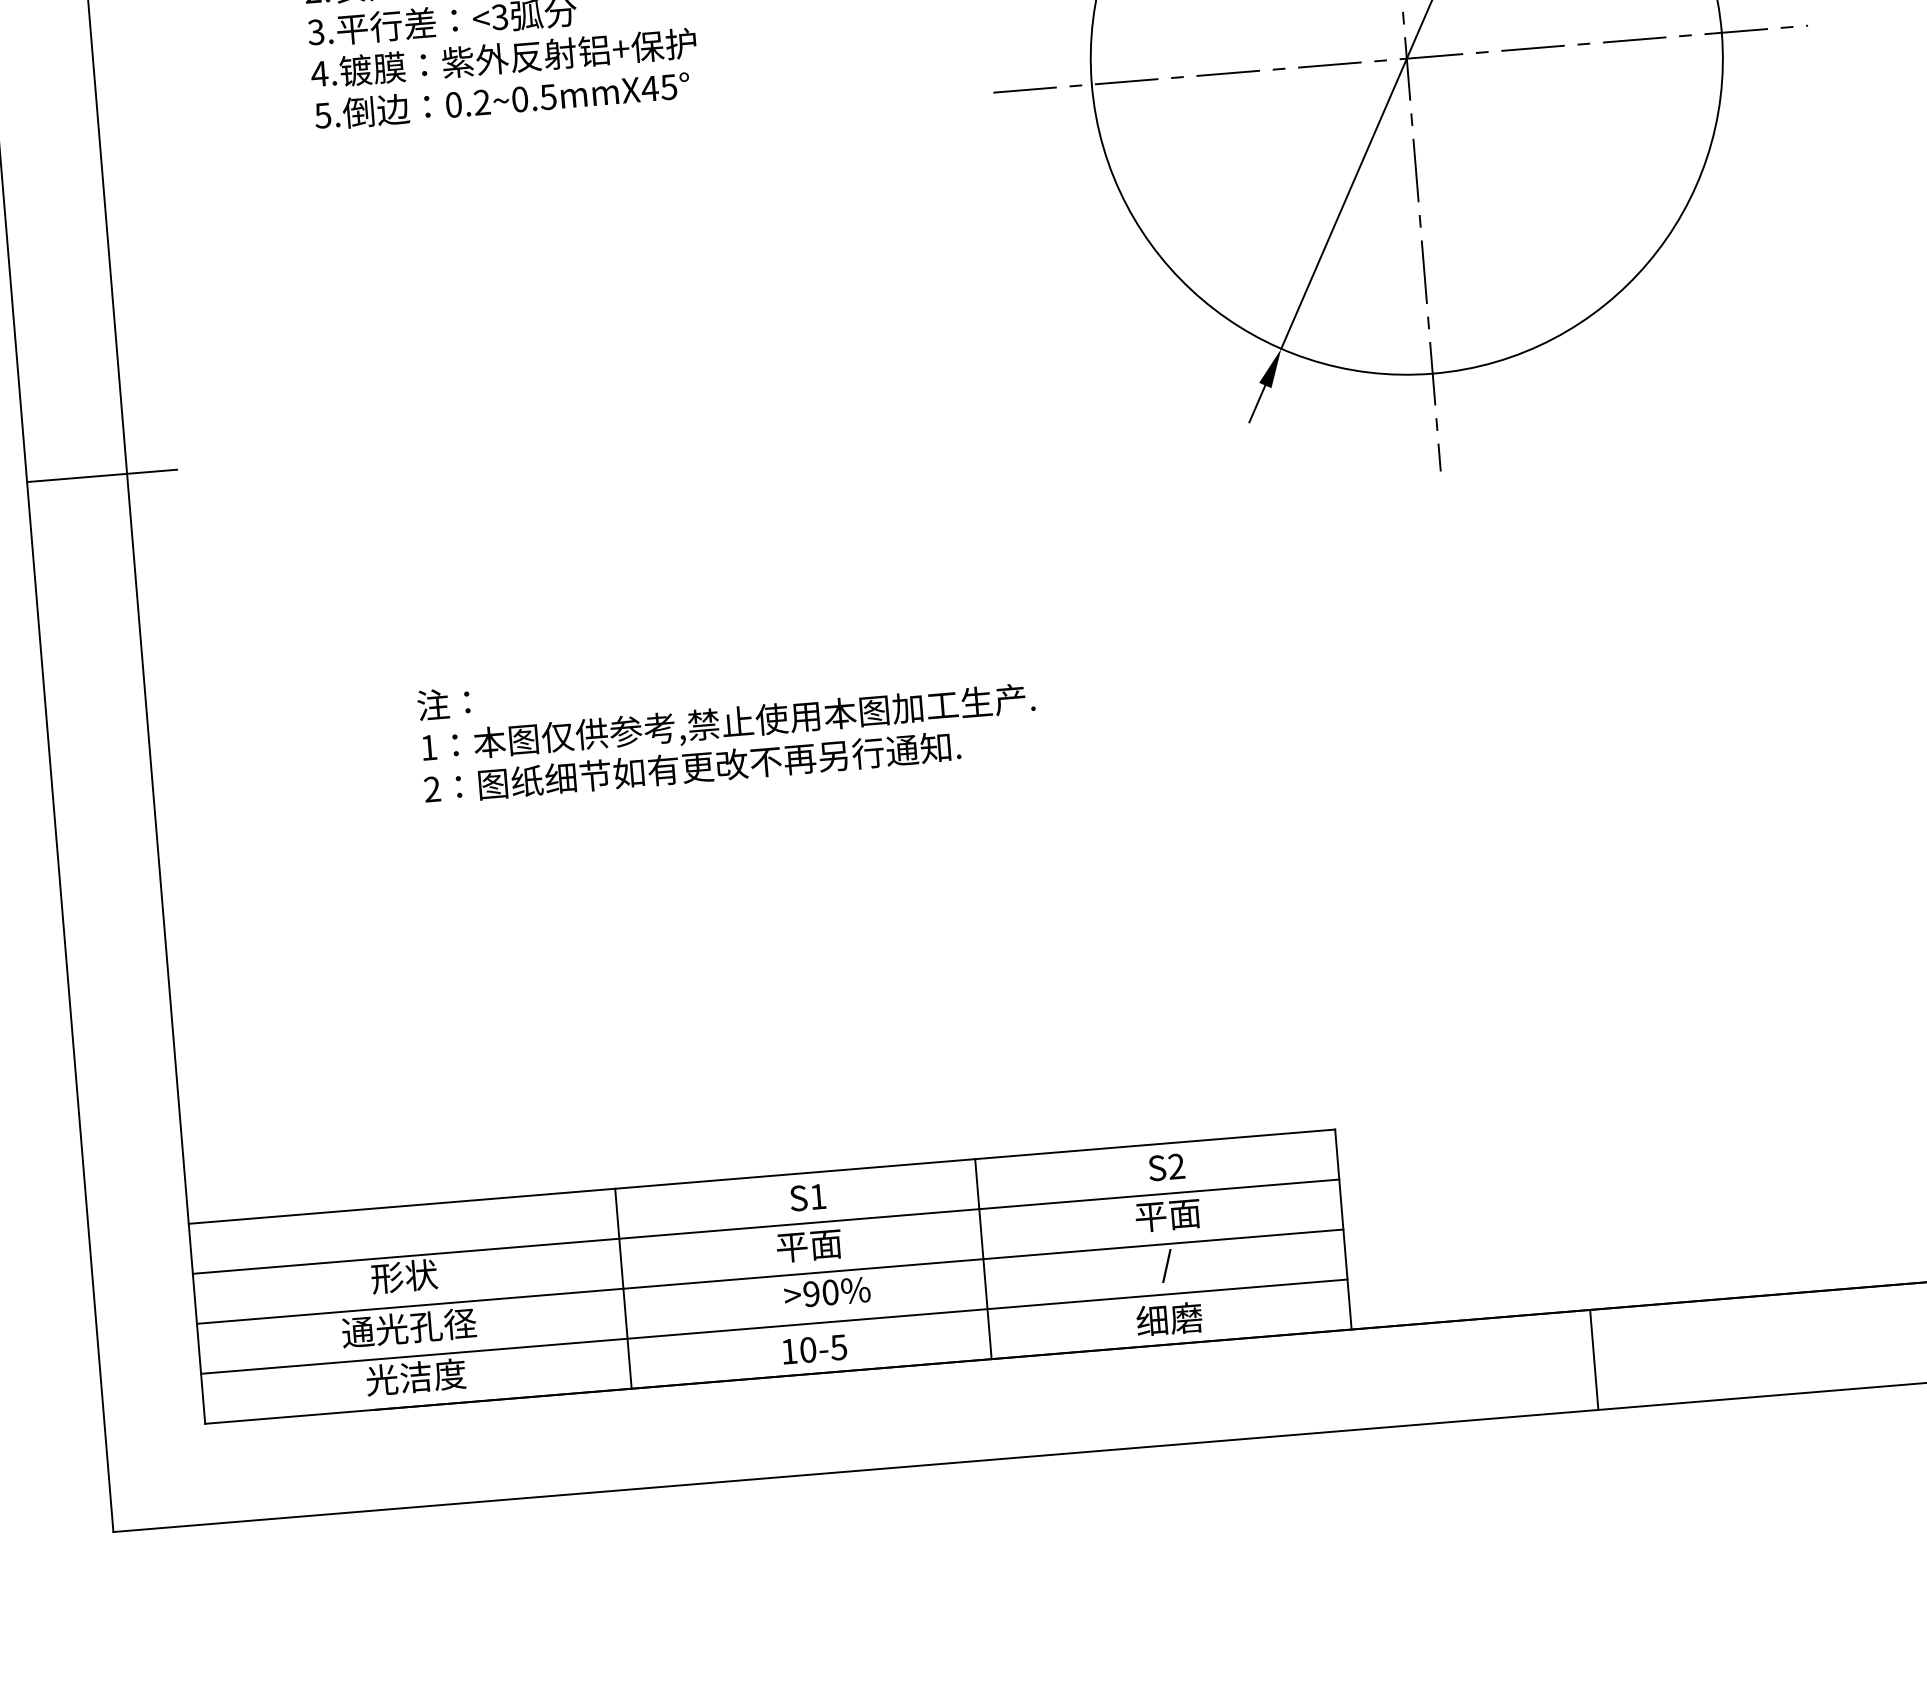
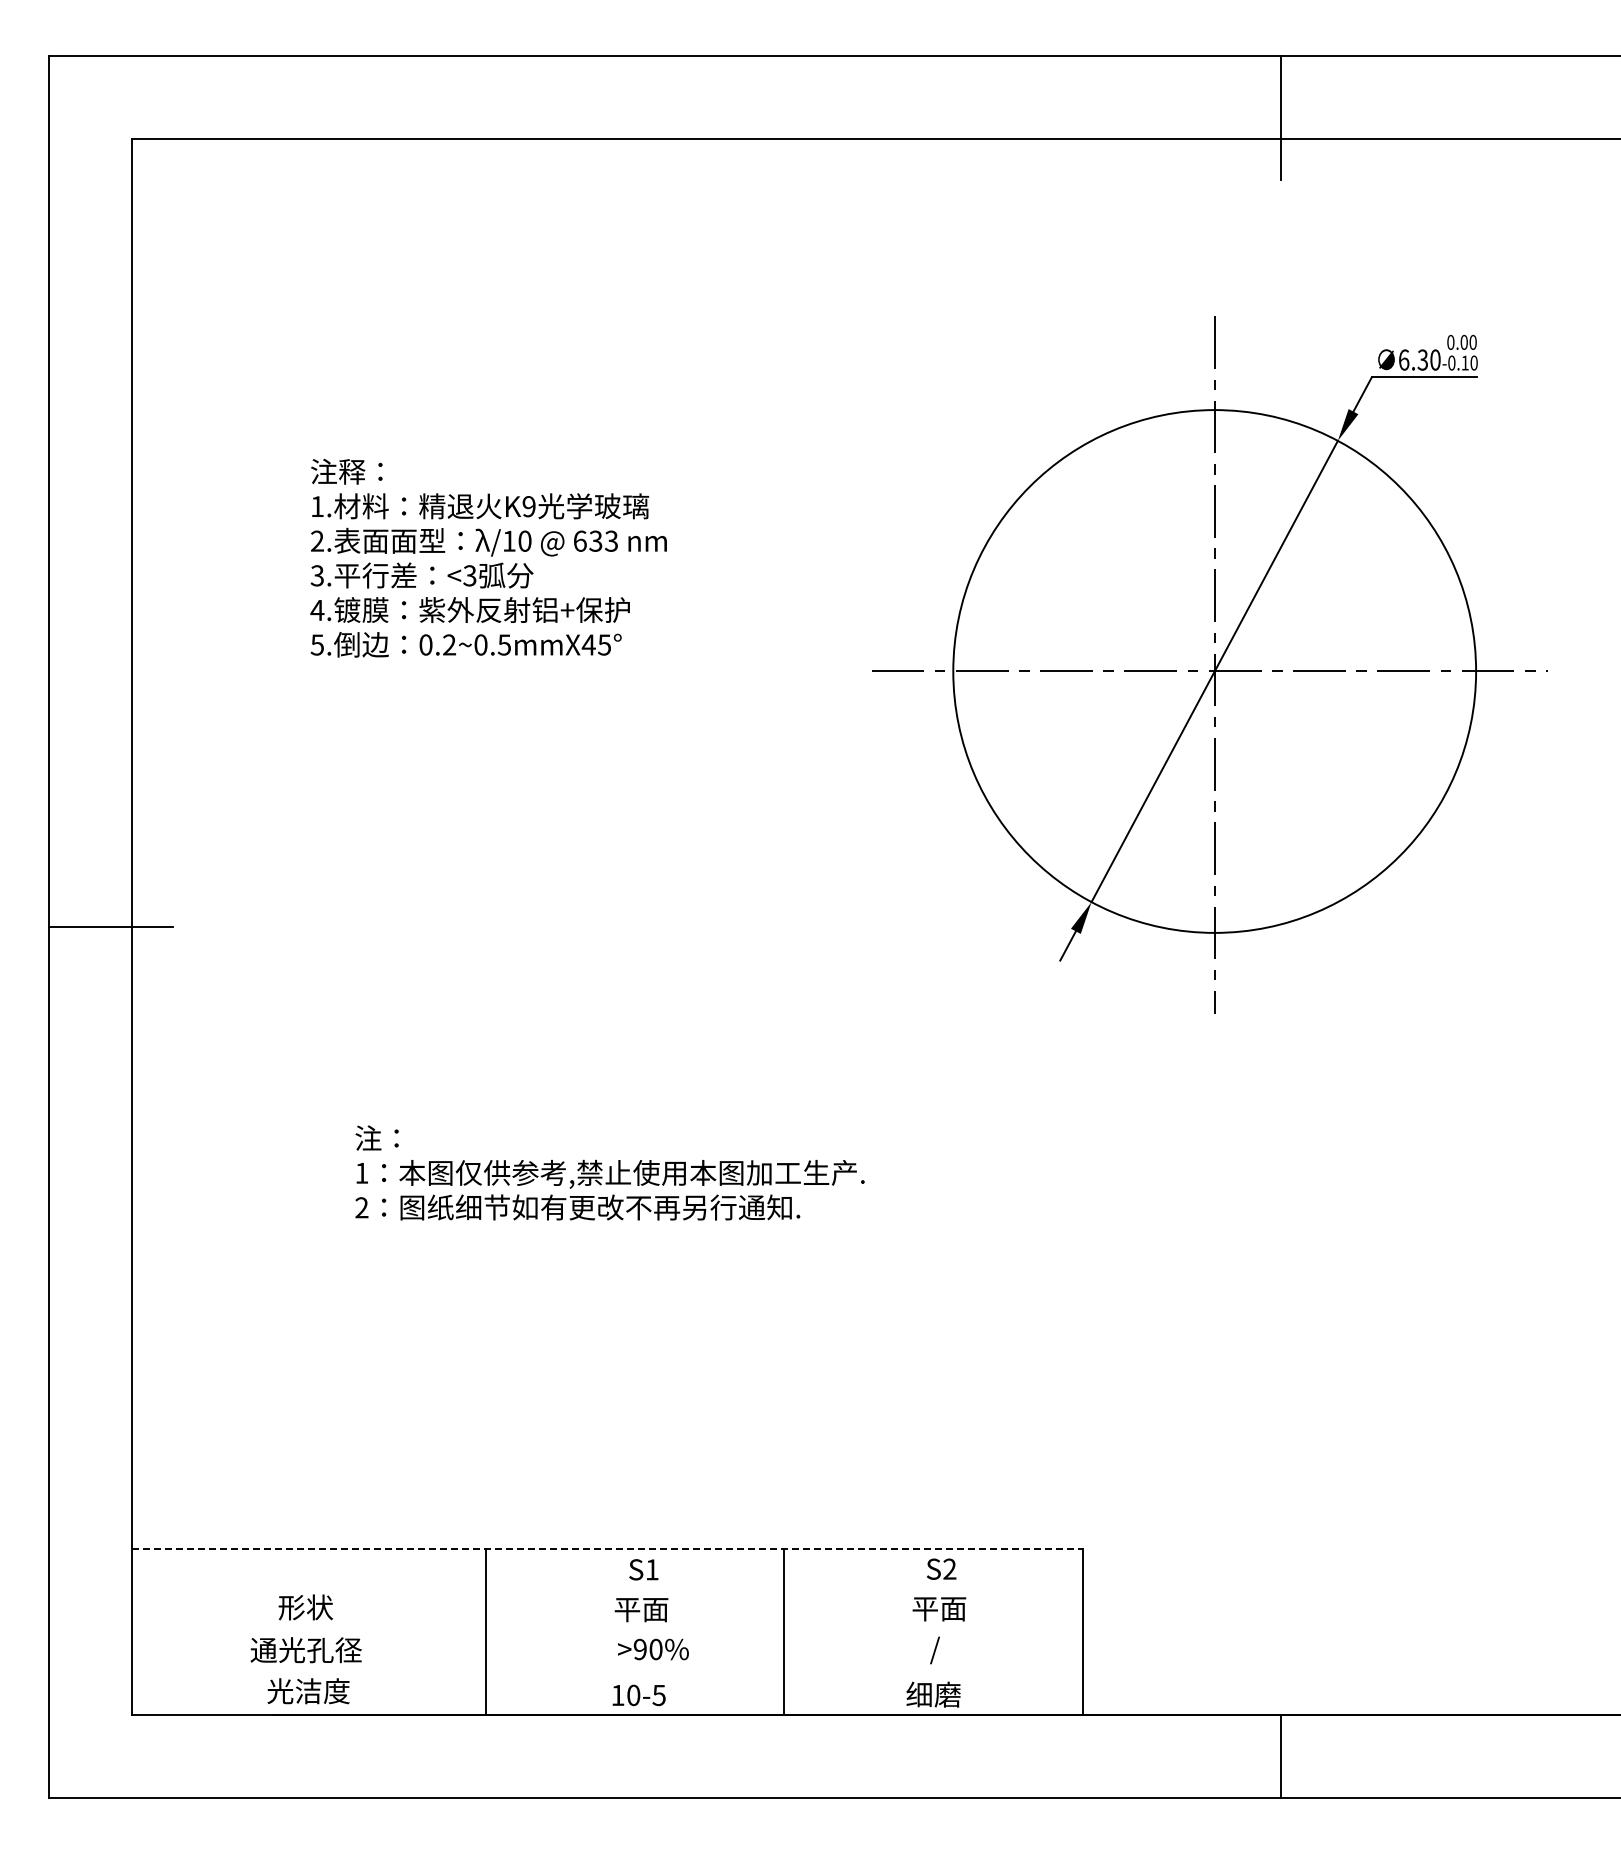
line: (762, 1176) -> (607, 1549), solid -> dashed
line: (766, 1226) -> (607, 1590), removed
line: (770, 1276) -> (607, 1632), removed
line: (774, 1326) -> (607, 1673), removed

